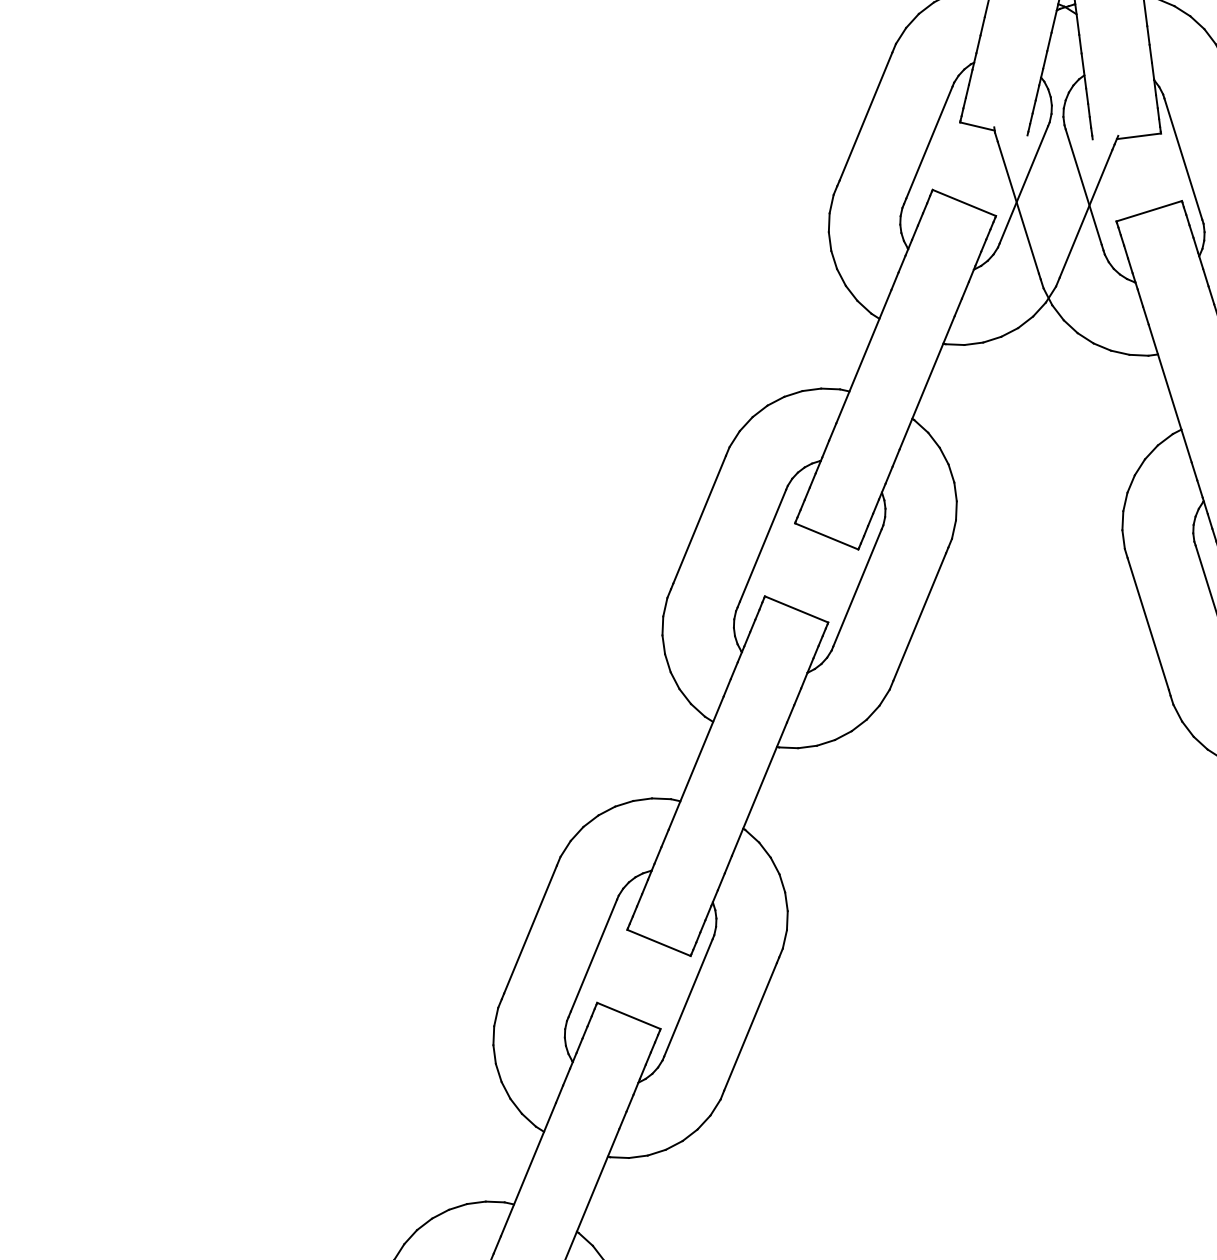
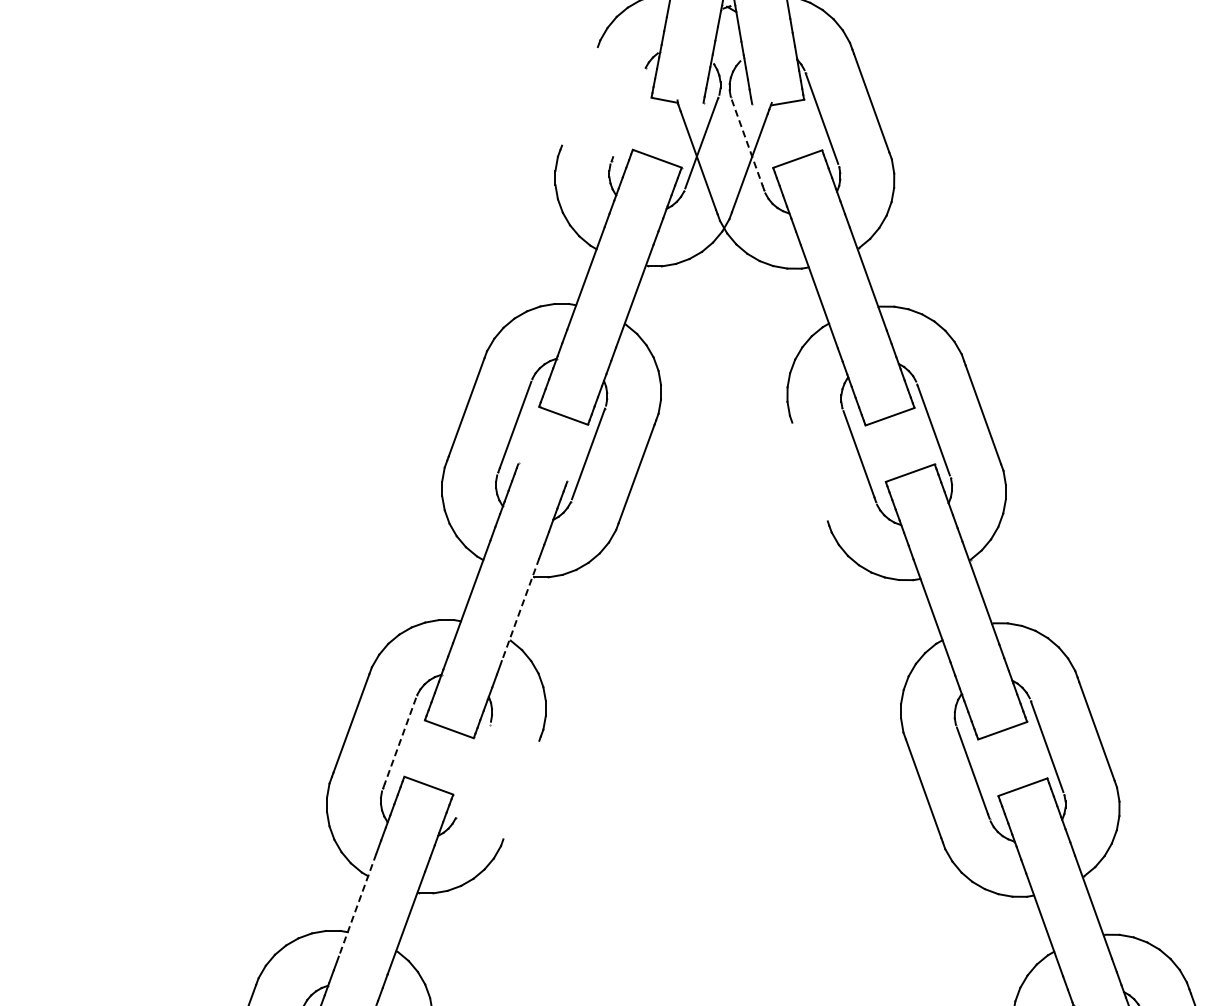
line: (865, 116) -> (579, 96), removed
line: (928, 141) -> (628, 113), removed
line: (1084, 186) -> (747, 142), solid -> dashed
line: (795, 609) -> (542, 472), removed
line: (1147, 623) -> (809, 471), removed
line: (759, 789) -> (520, 609), solid -> dashed
line: (594, 954) -> (400, 740), solid -> dashed
line: (687, 997) -> (472, 769), removed
line: (750, 1026) -> (521, 789), removed
line: (528, 1169) -> (357, 905), solid -> dashed

